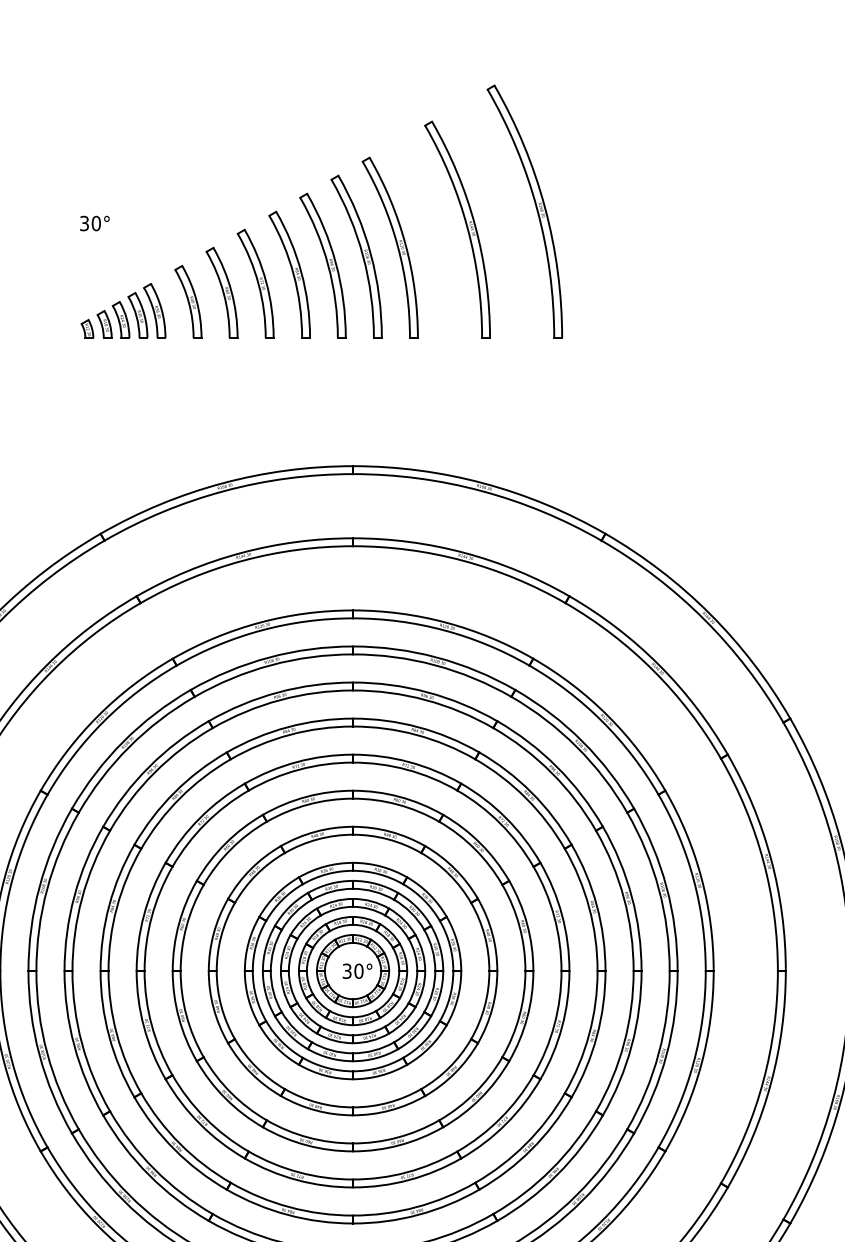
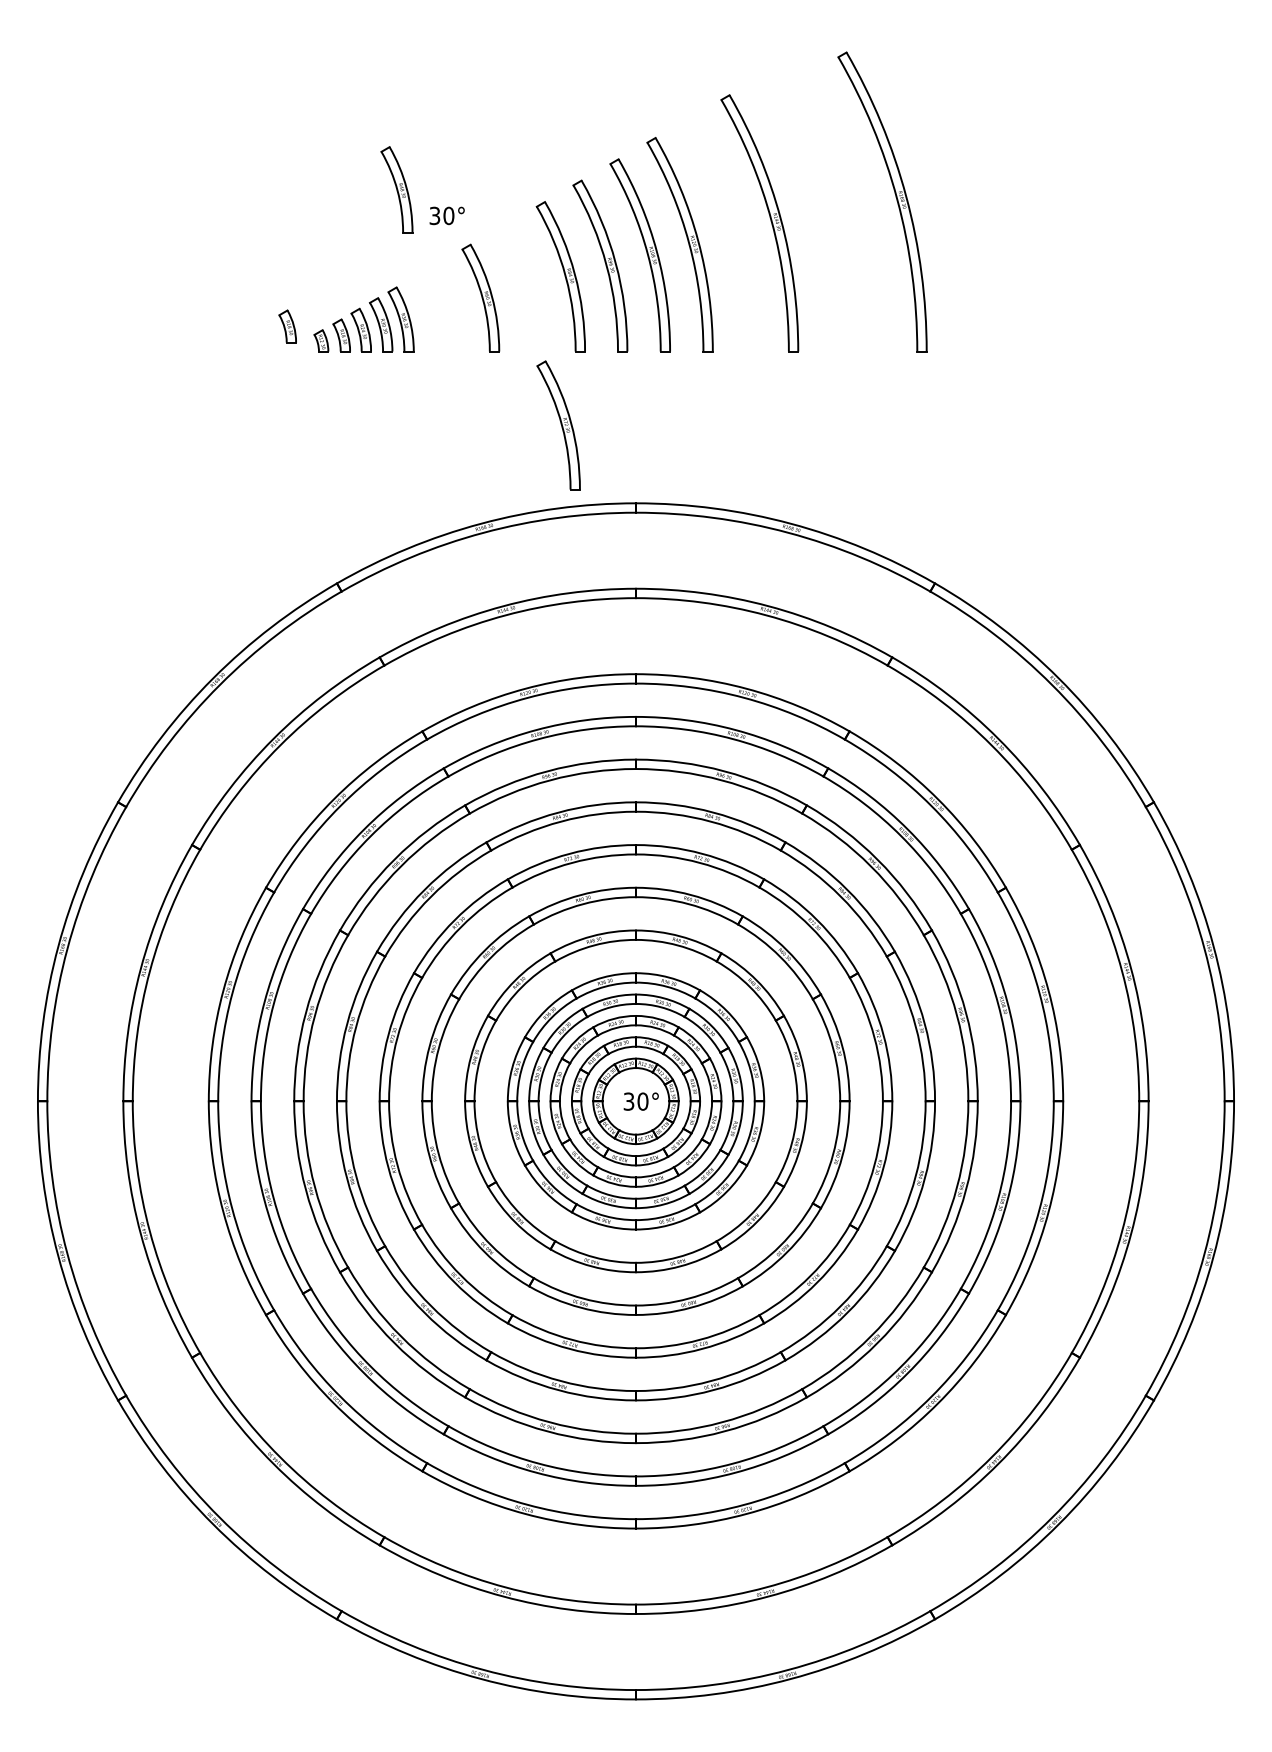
part: (535, 208) -> (895, 197), moved
text: (94, 223) -> (446, 215), moved
part: (255, 283) -> (558, 425), moved
part: (188, 301) -> (396, 189), moved
part: (58, 316) -> (287, 326), added

